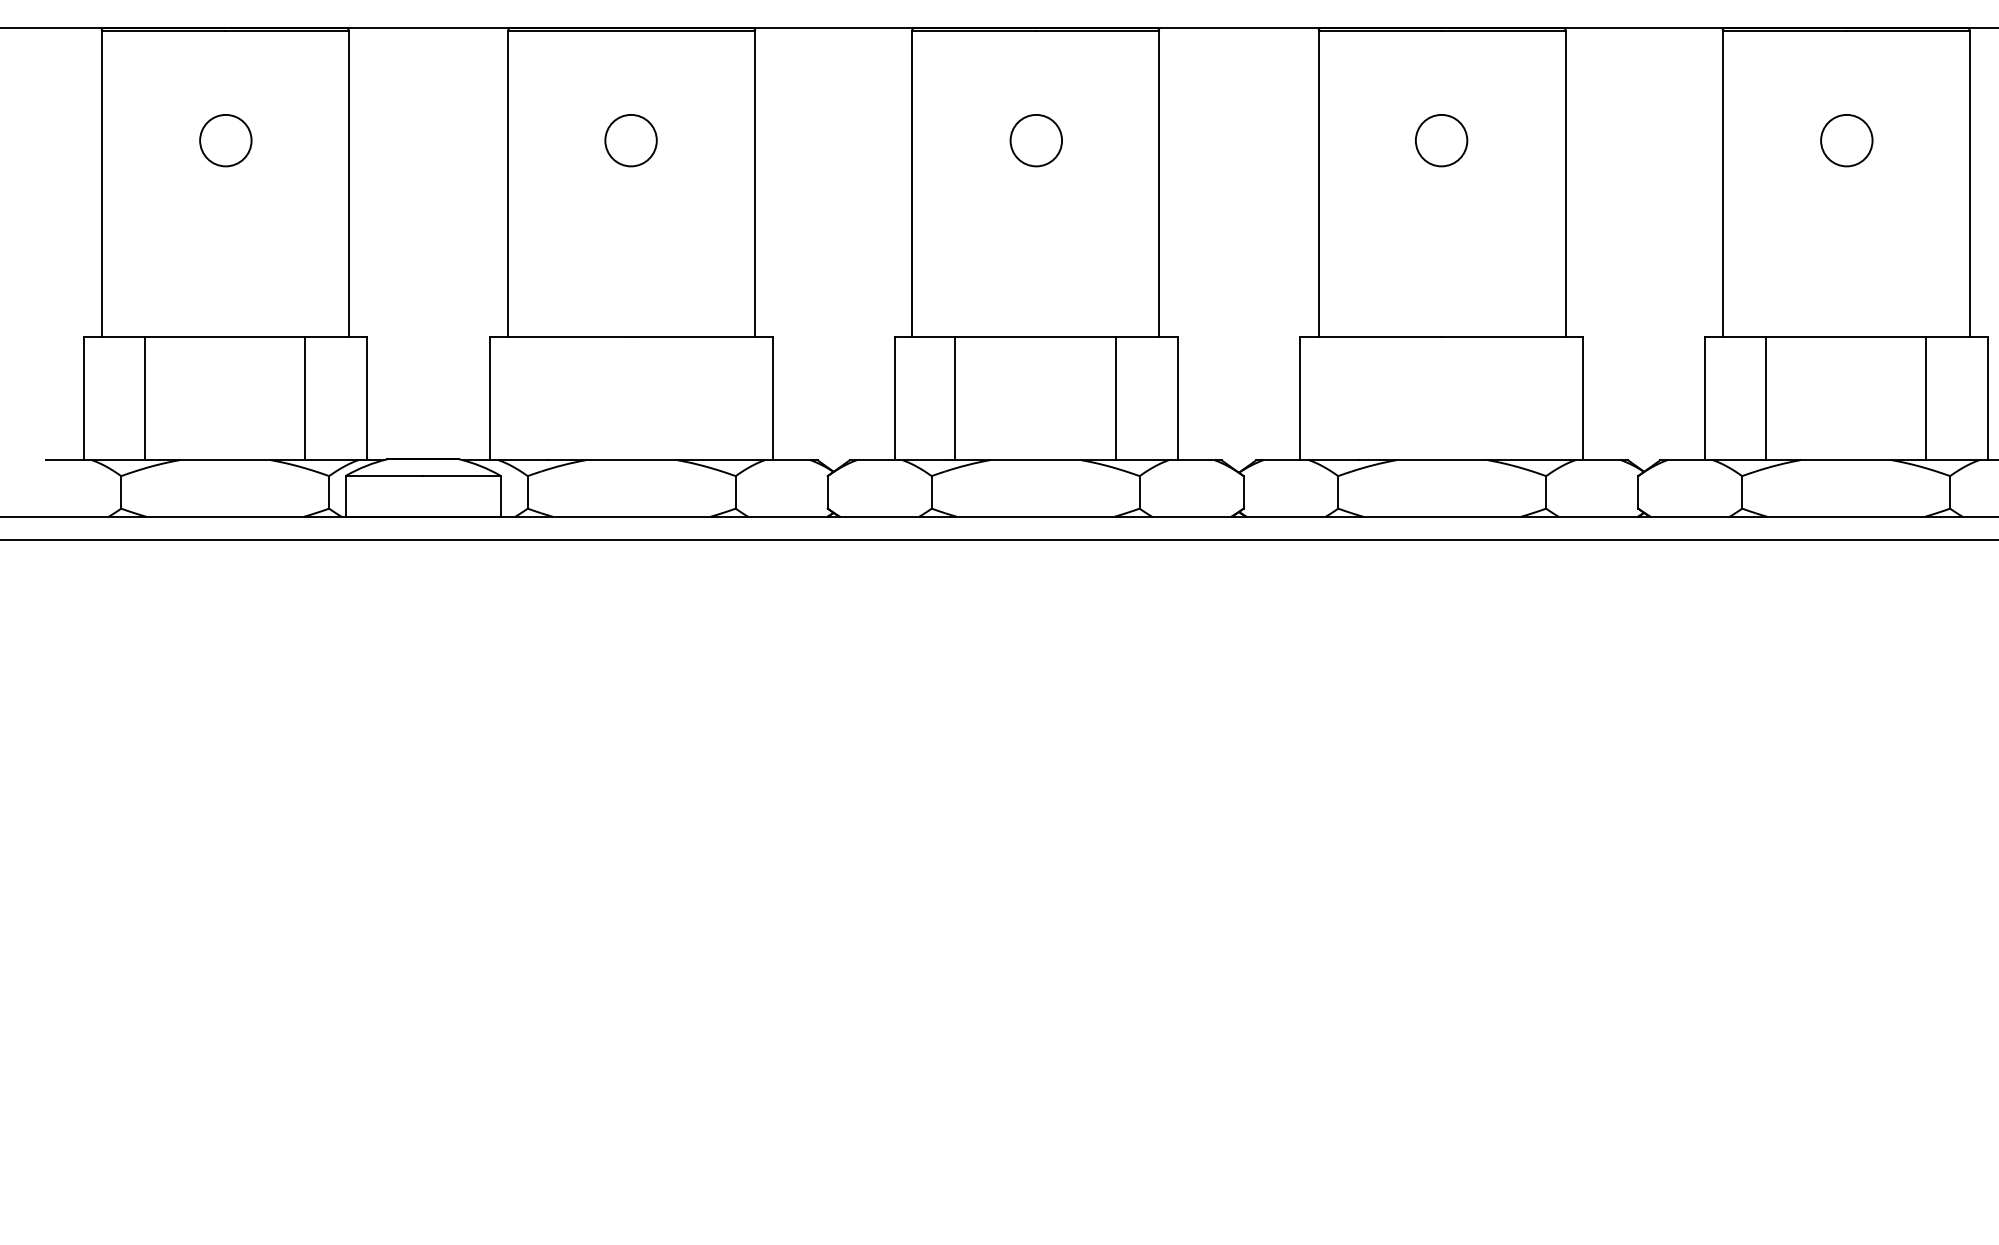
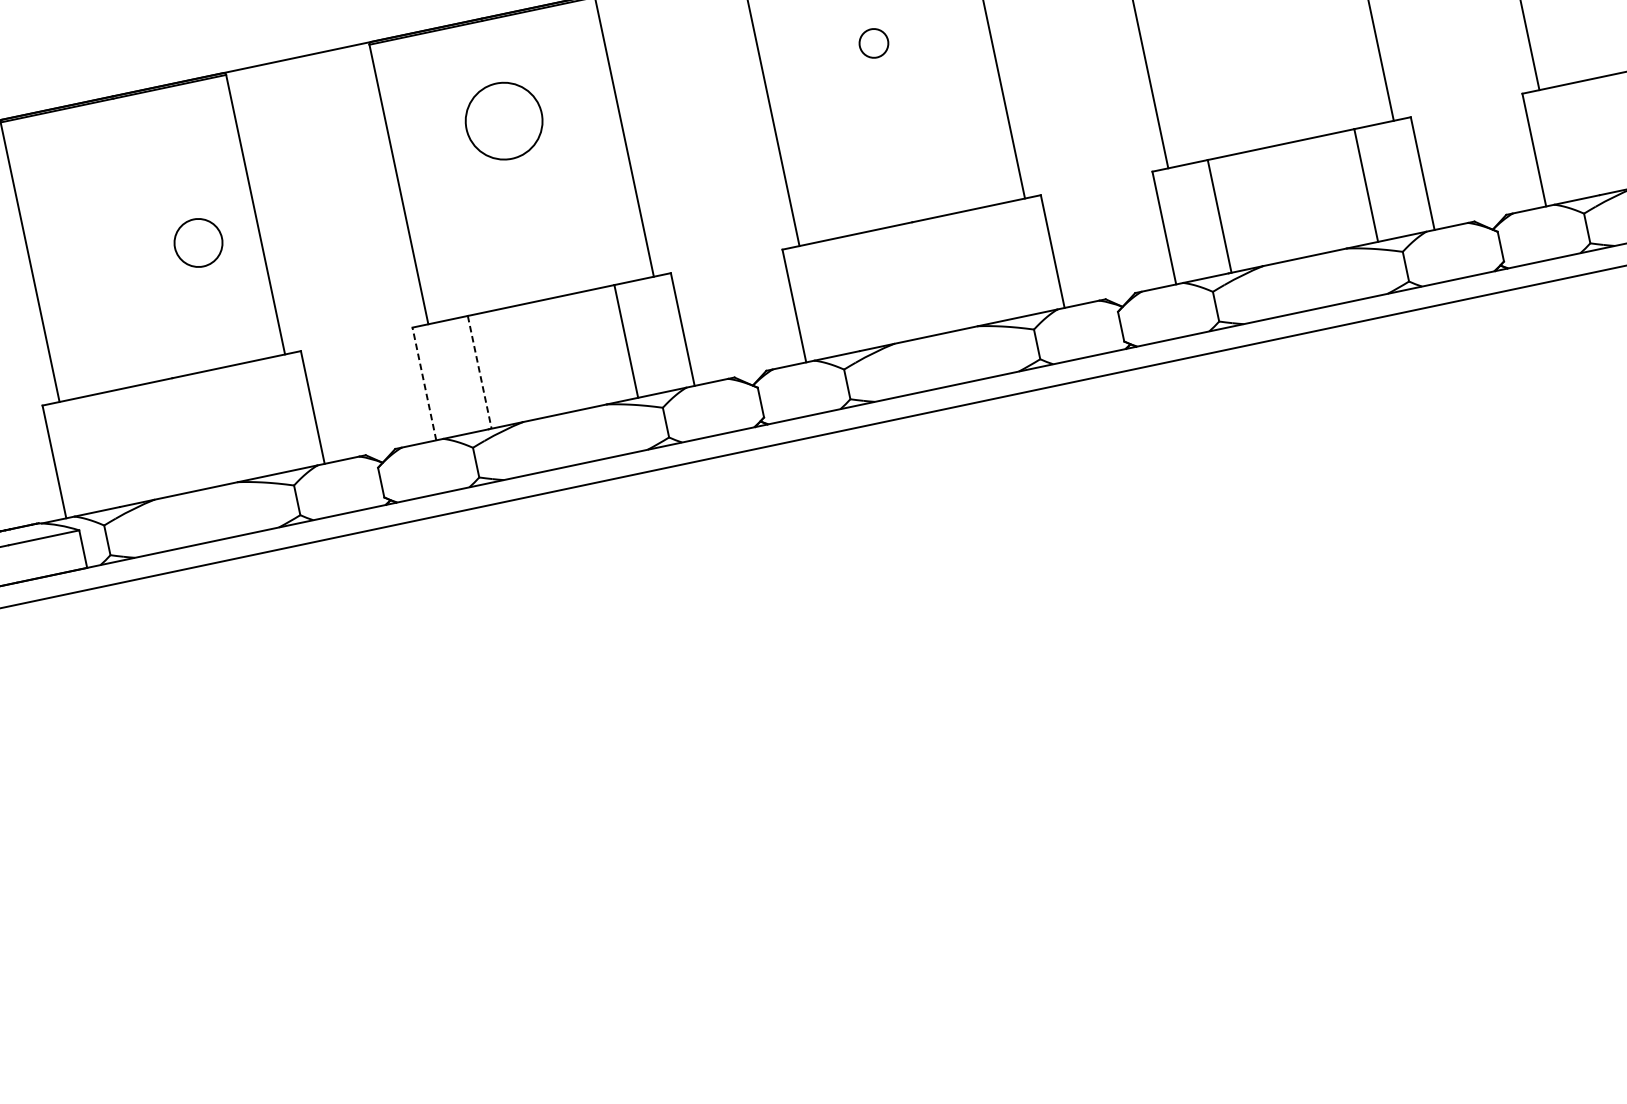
circle: (630, 140) -> (197, 242), moved
circle: (1035, 140) -> (503, 121), size x1.6
circle: (1441, 140) -> (873, 43), size x0.6
line: (894, 398) -> (424, 384), solid -> dashed
line: (955, 398) -> (479, 372), solid -> dashed

